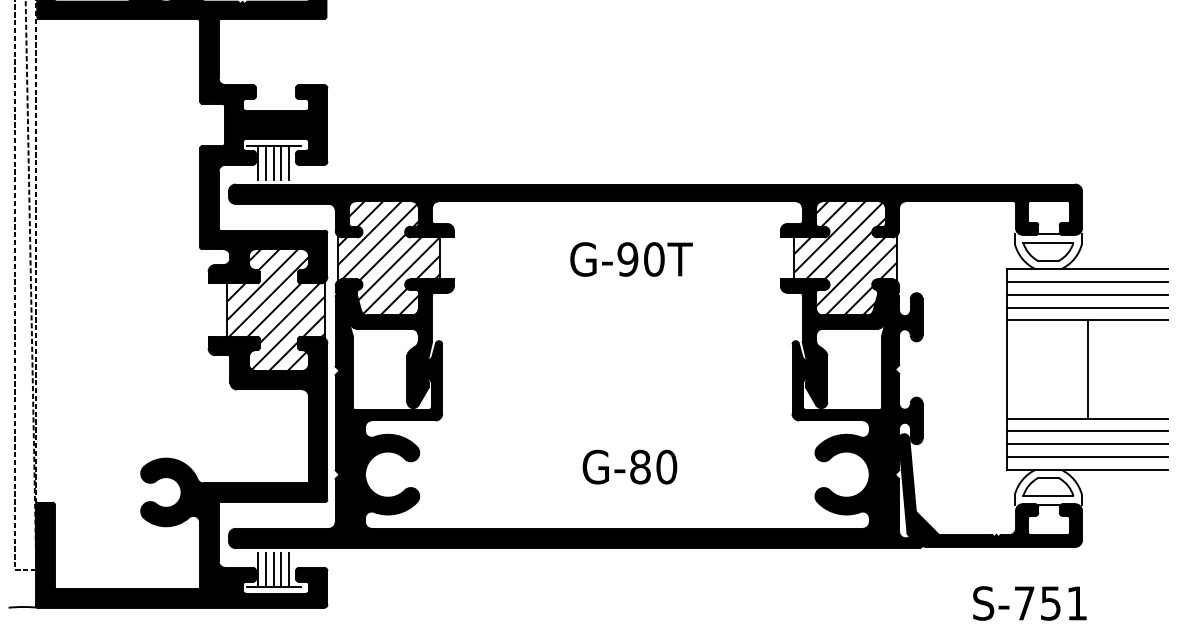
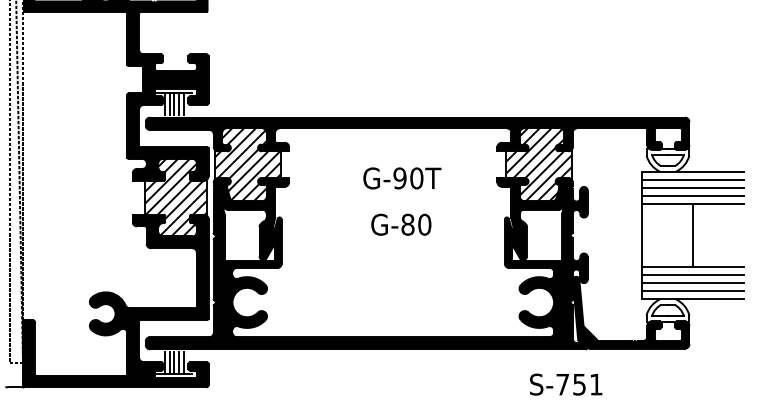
text: (631, 259) -> (402, 178), moved
text: (630, 466) -> (401, 224), moved
text: (1030, 603) -> (566, 384), moved

